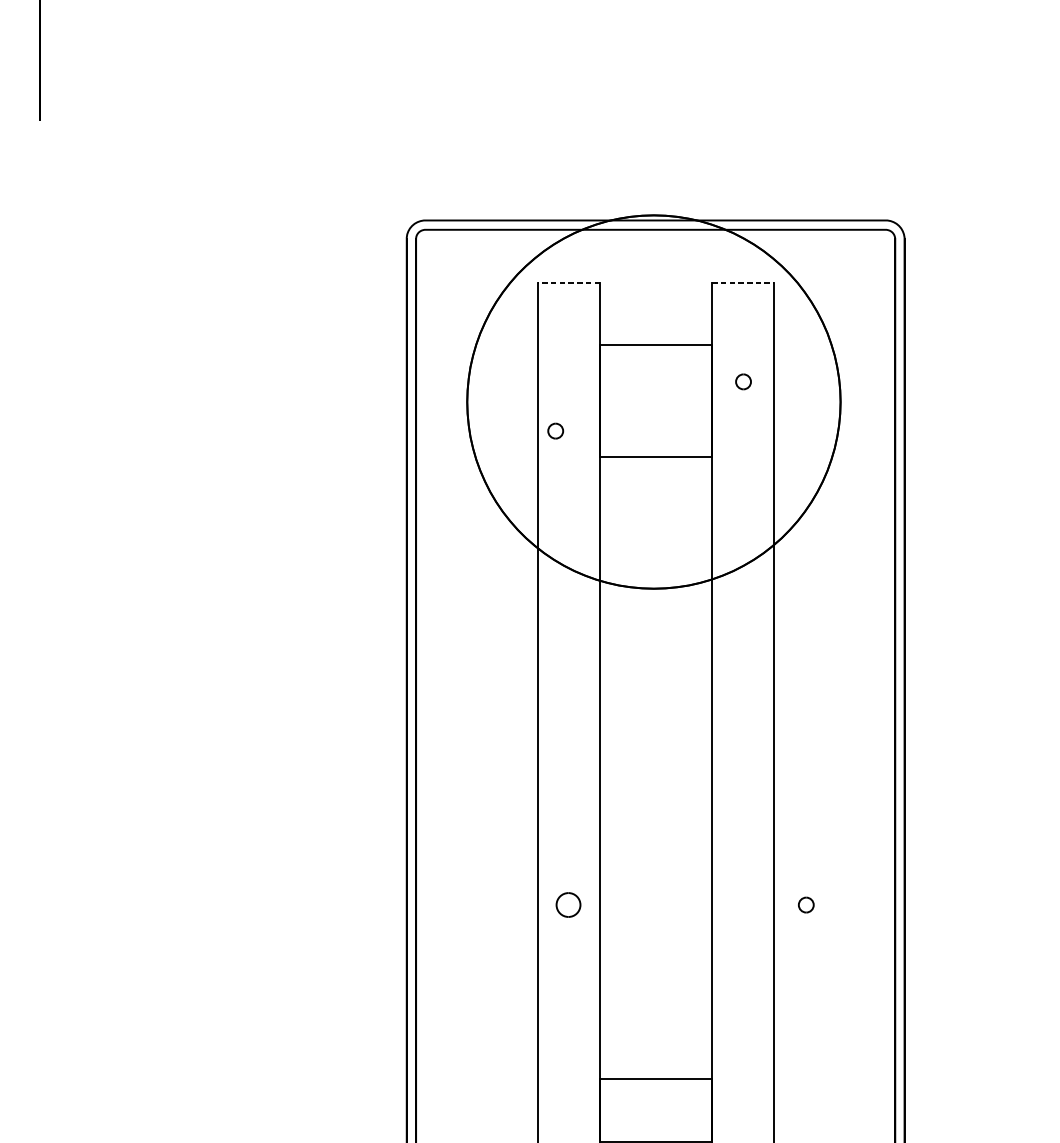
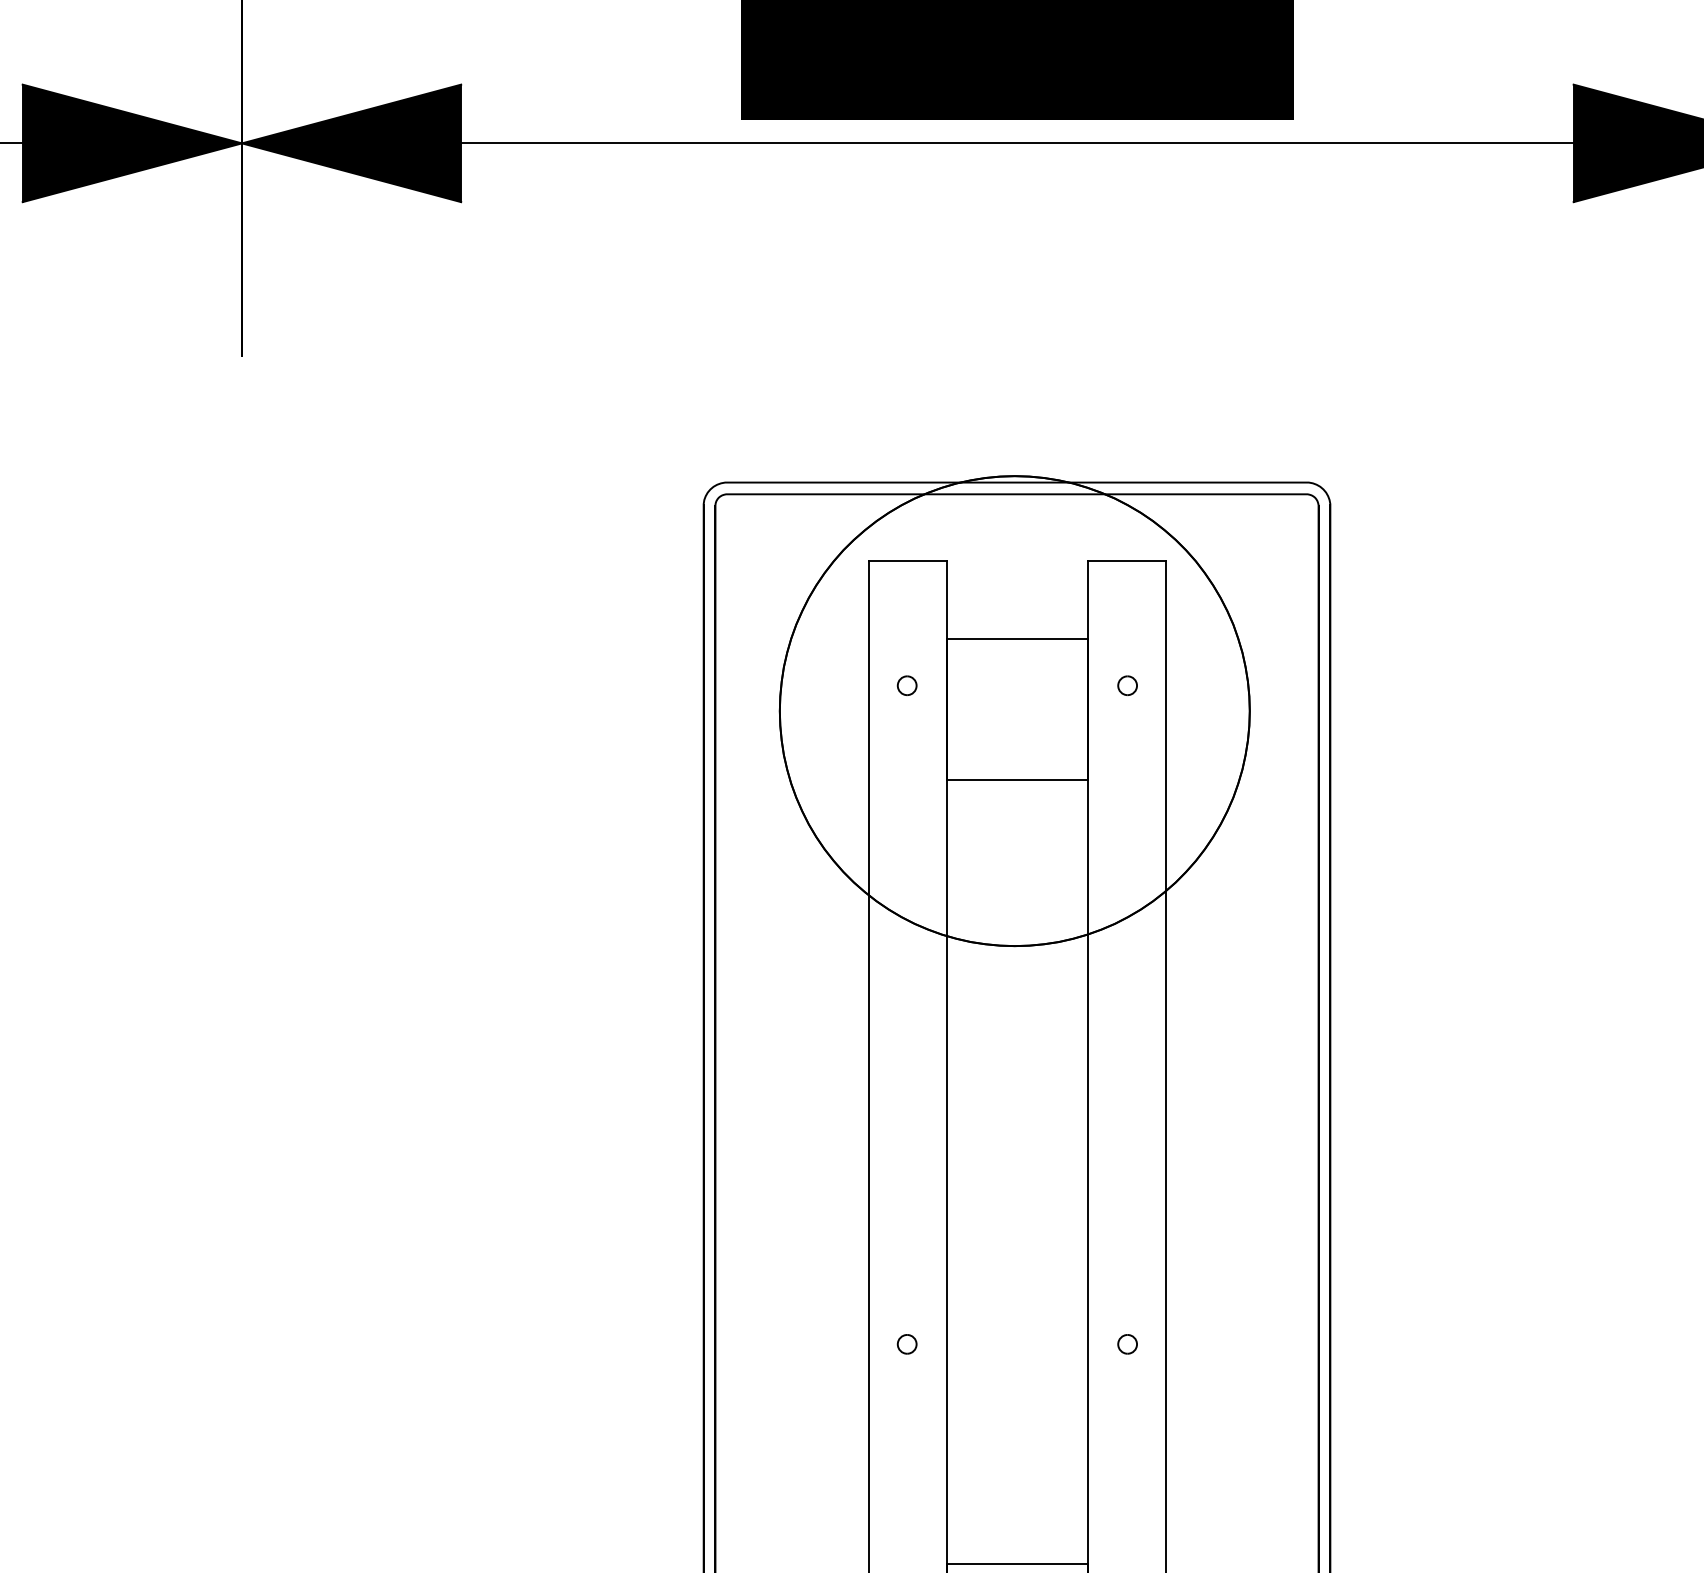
line: (568, 282) -> (907, 560), dashed -> solid
line: (743, 282) -> (1127, 560), dashed -> solid
part: (555, 430) -> (906, 685), moved
part: (567, 905) -> (906, 1344), size x0.62
part: (806, 905) -> (1127, 1344), moved

